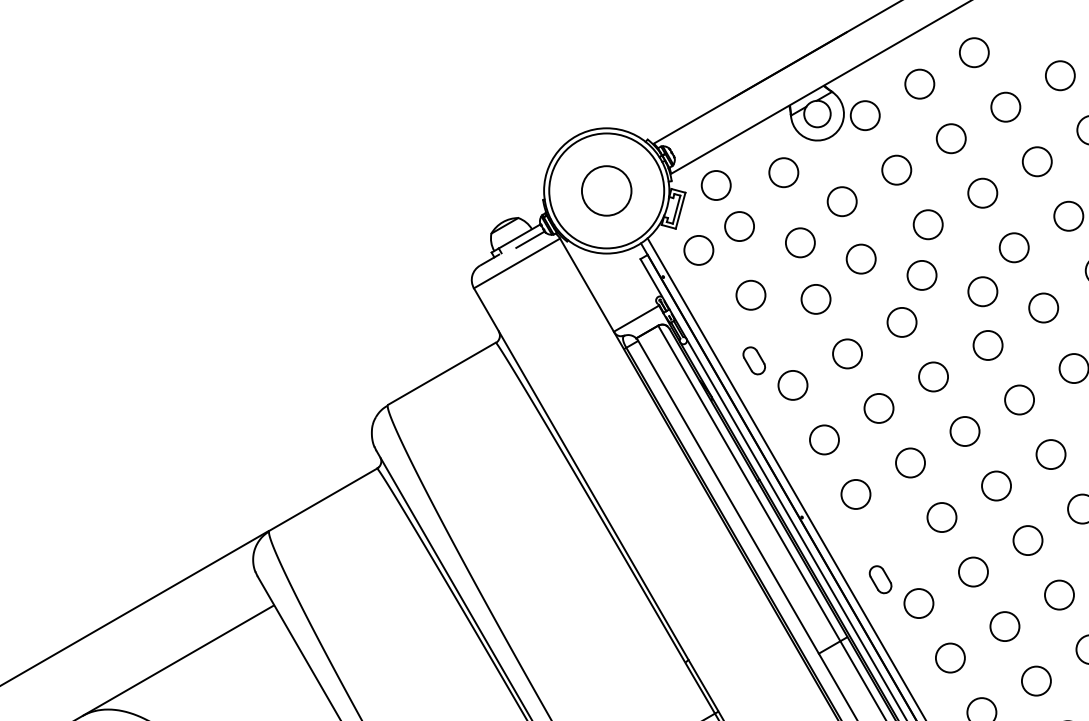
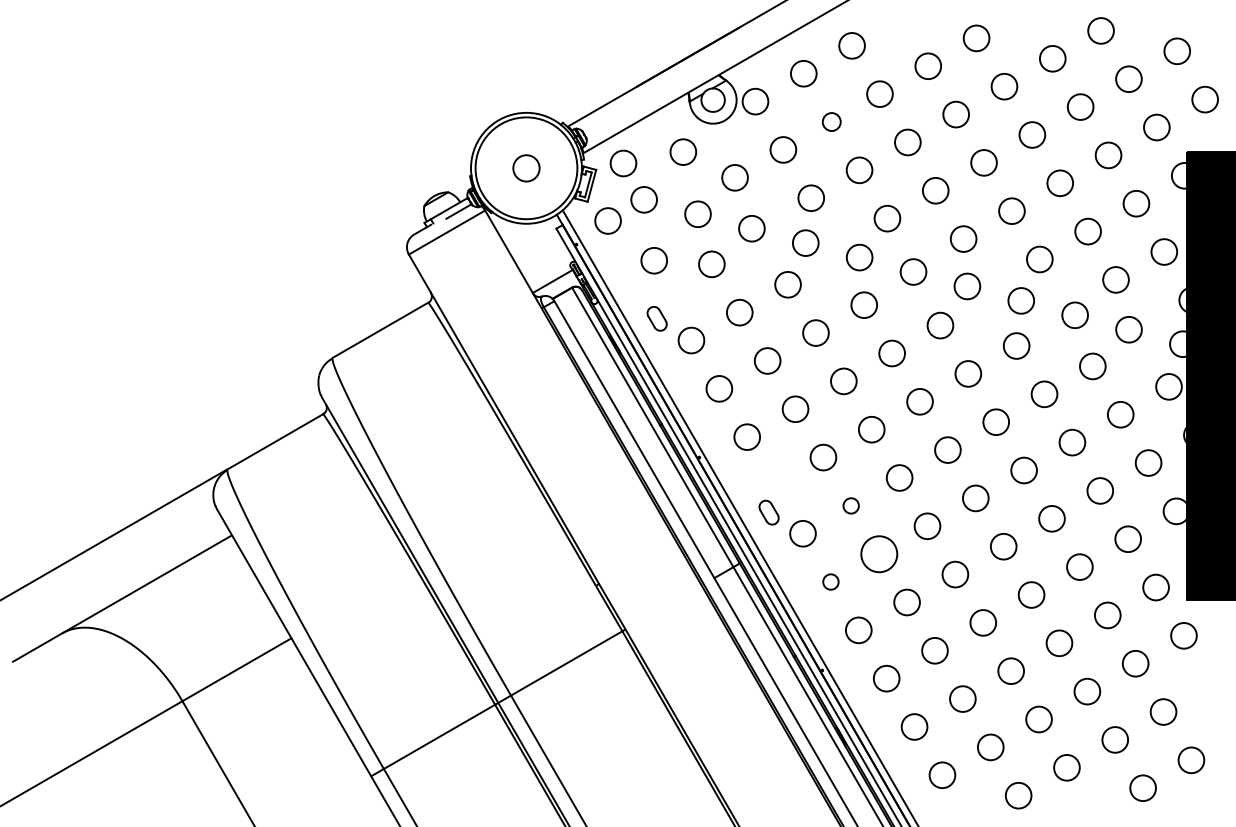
circle: (951, 138) -> (831, 121), size x0.7
circle: (606, 191) -> (526, 168), size x0.6
circle: (972, 571) -> (850, 505), size x0.6
circle: (1004, 625) -> (878, 553), size x1.4
circle: (949, 657) -> (830, 581), size x0.6

